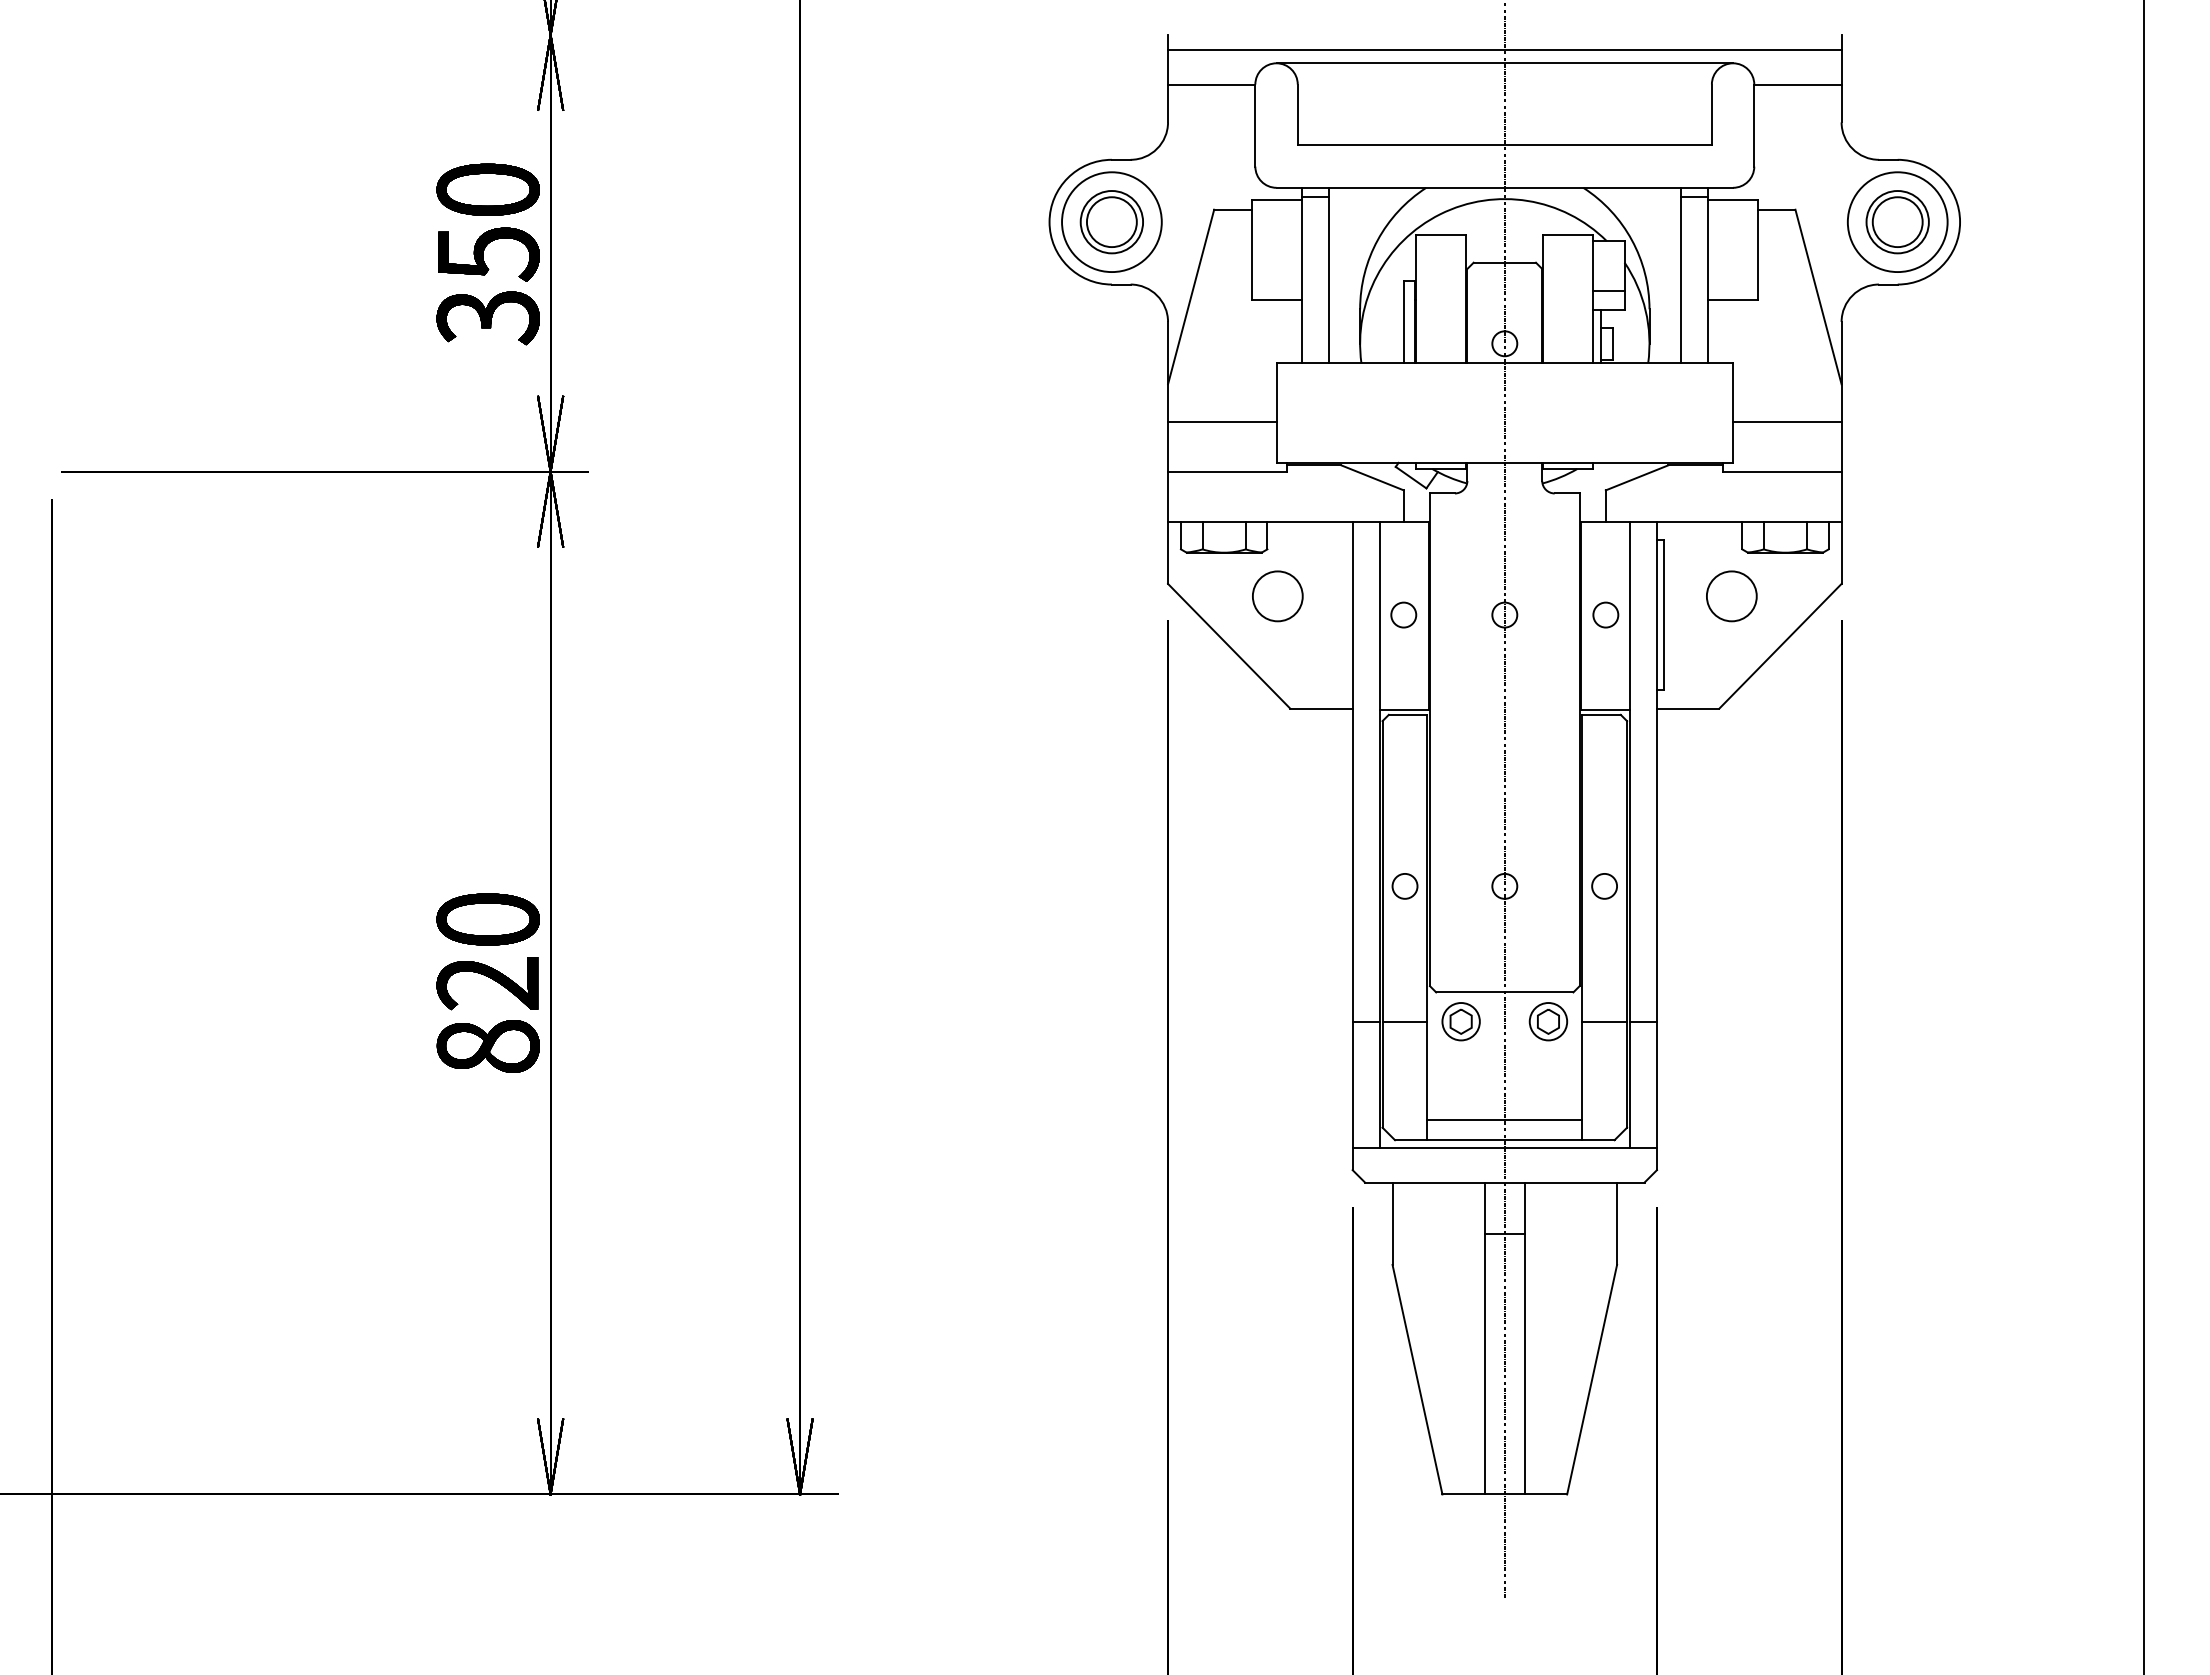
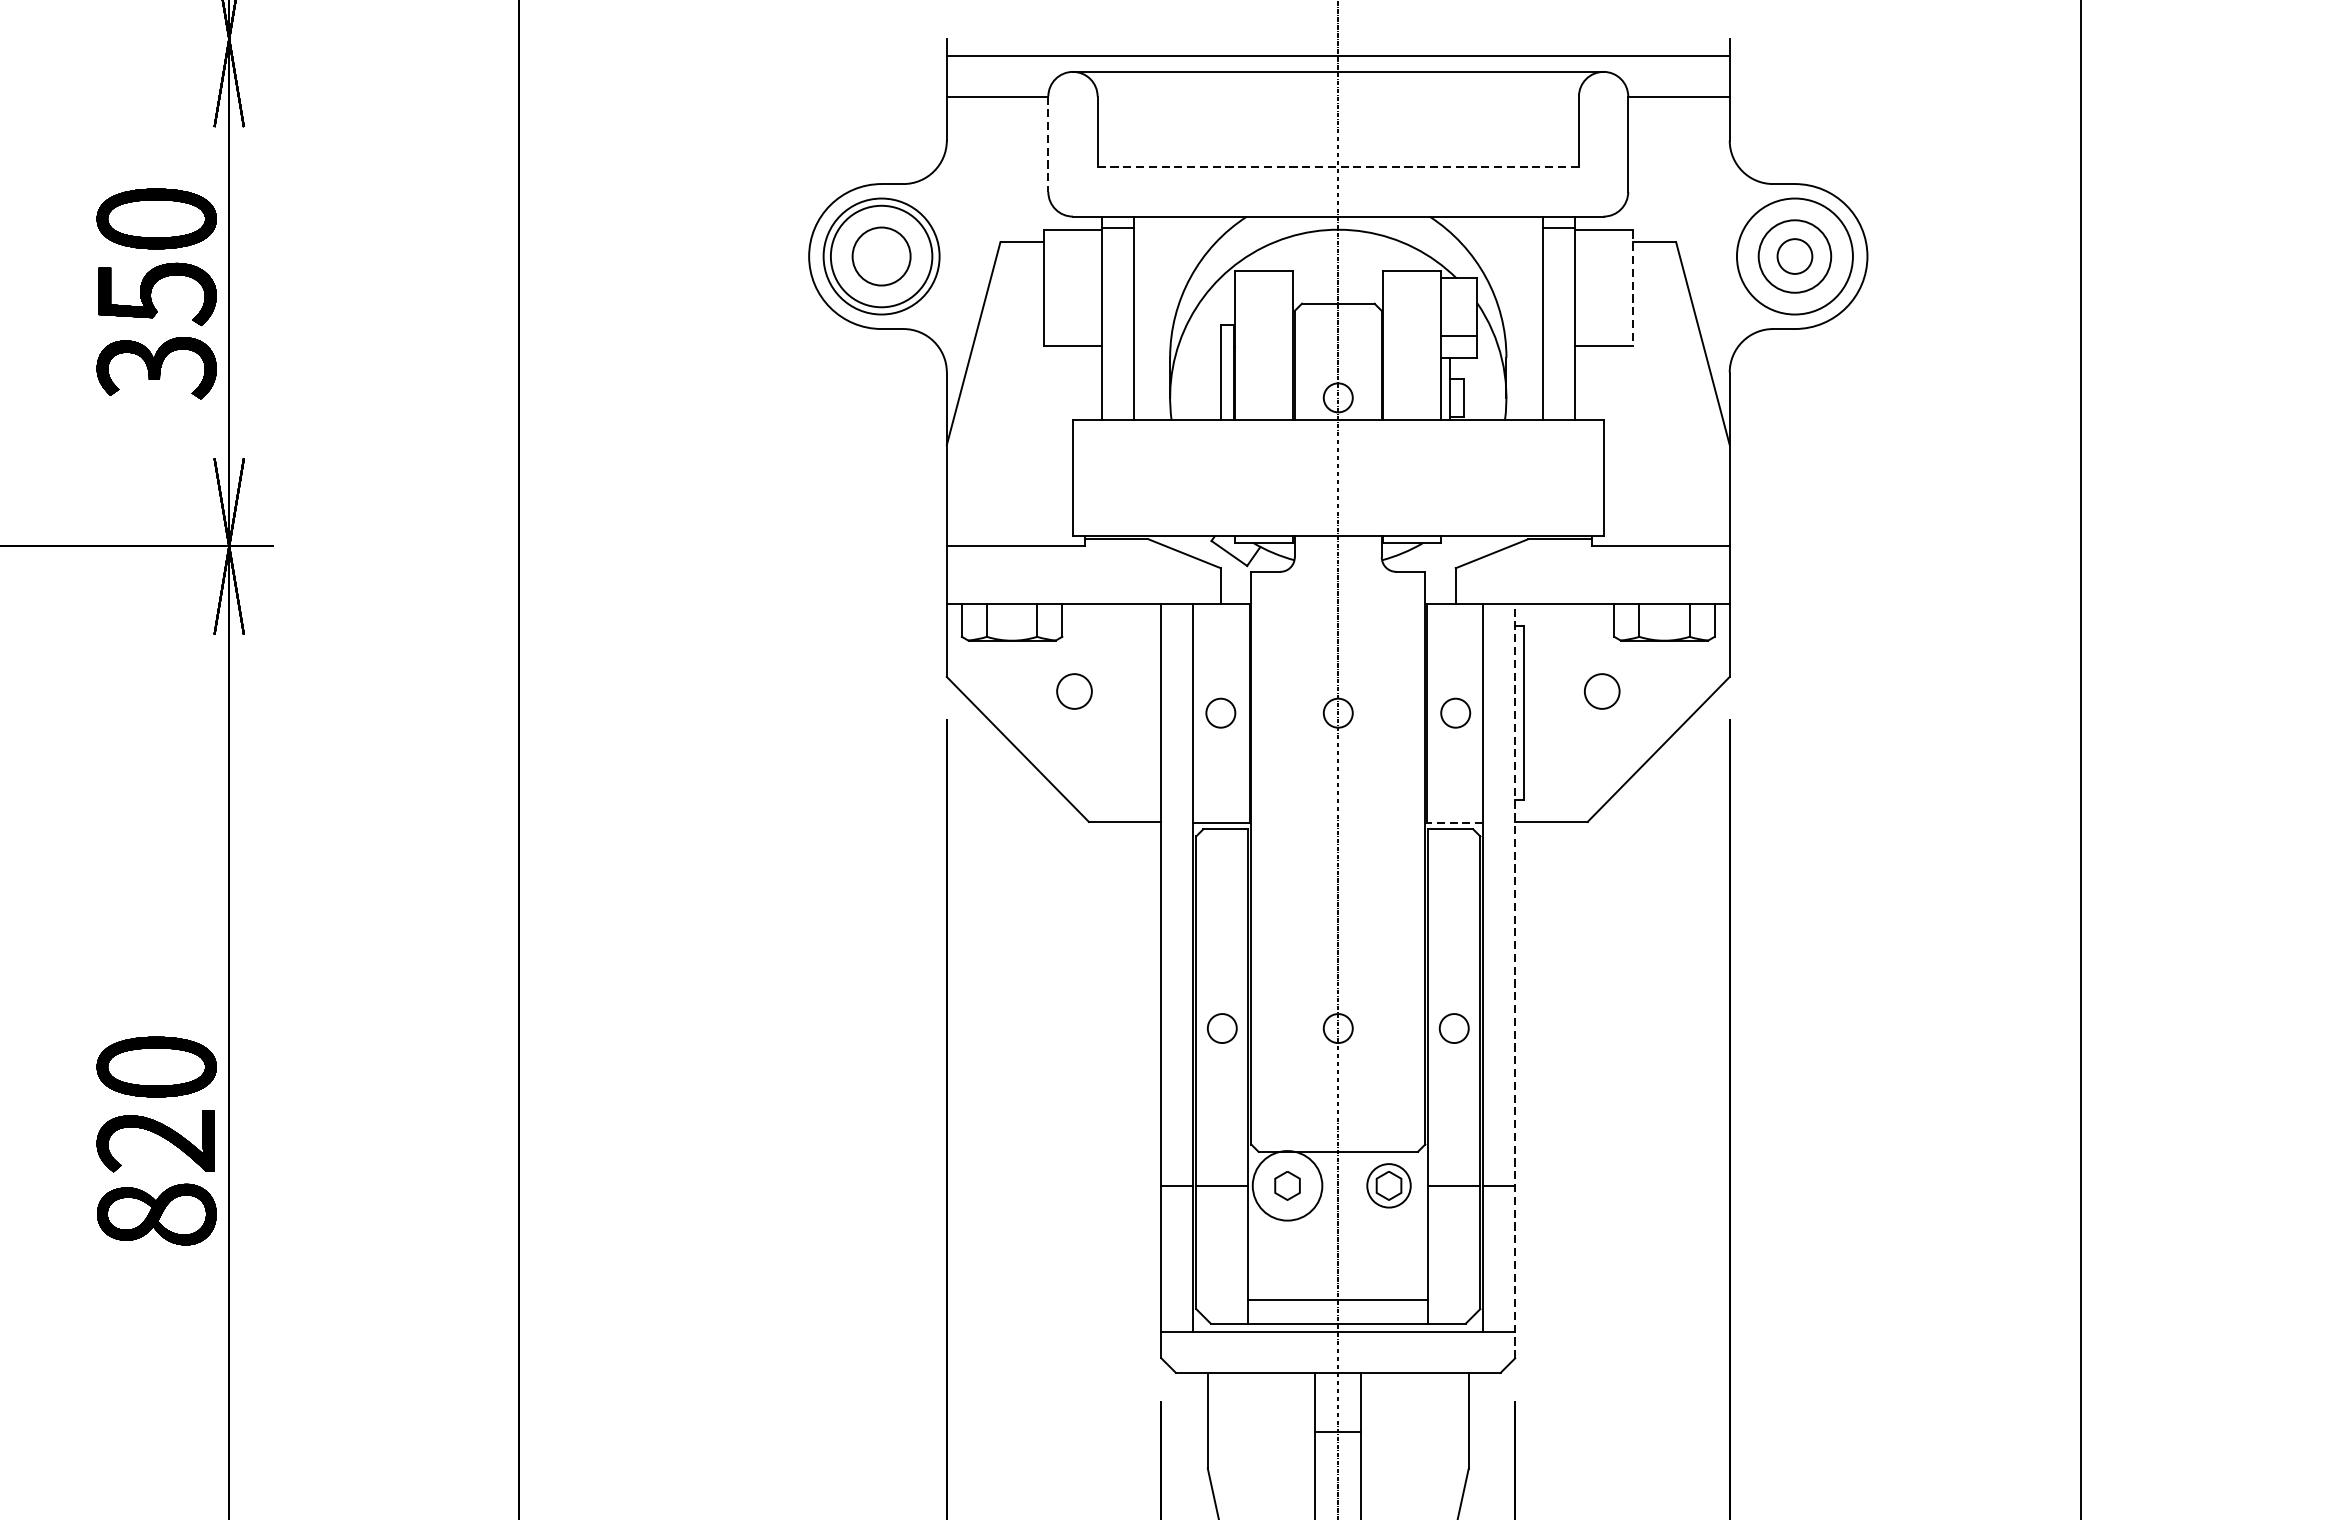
line: (1255, 126) -> (1048, 145), solid -> dashed
line: (1505, 145) -> (1339, 167), solid -> dashed
circle: (1111, 222) -> (881, 256), size x1.4
circle: (1897, 222) -> (1794, 256), size x0.6
line: (1758, 249) -> (1633, 288), solid -> dashed
line: (1222, 421) -> (1010, 488), removed
line: (1787, 421) -> (1666, 488), removed
circle: (1277, 596) -> (1074, 691), size x0.6
circle: (1731, 596) -> (1601, 691), size x0.6
line: (1604, 709) -> (1454, 822), solid -> dashed
line: (1656, 845) -> (1514, 981), solid -> dashed
circle: (1460, 1021) -> (1286, 1185), size x1.6

